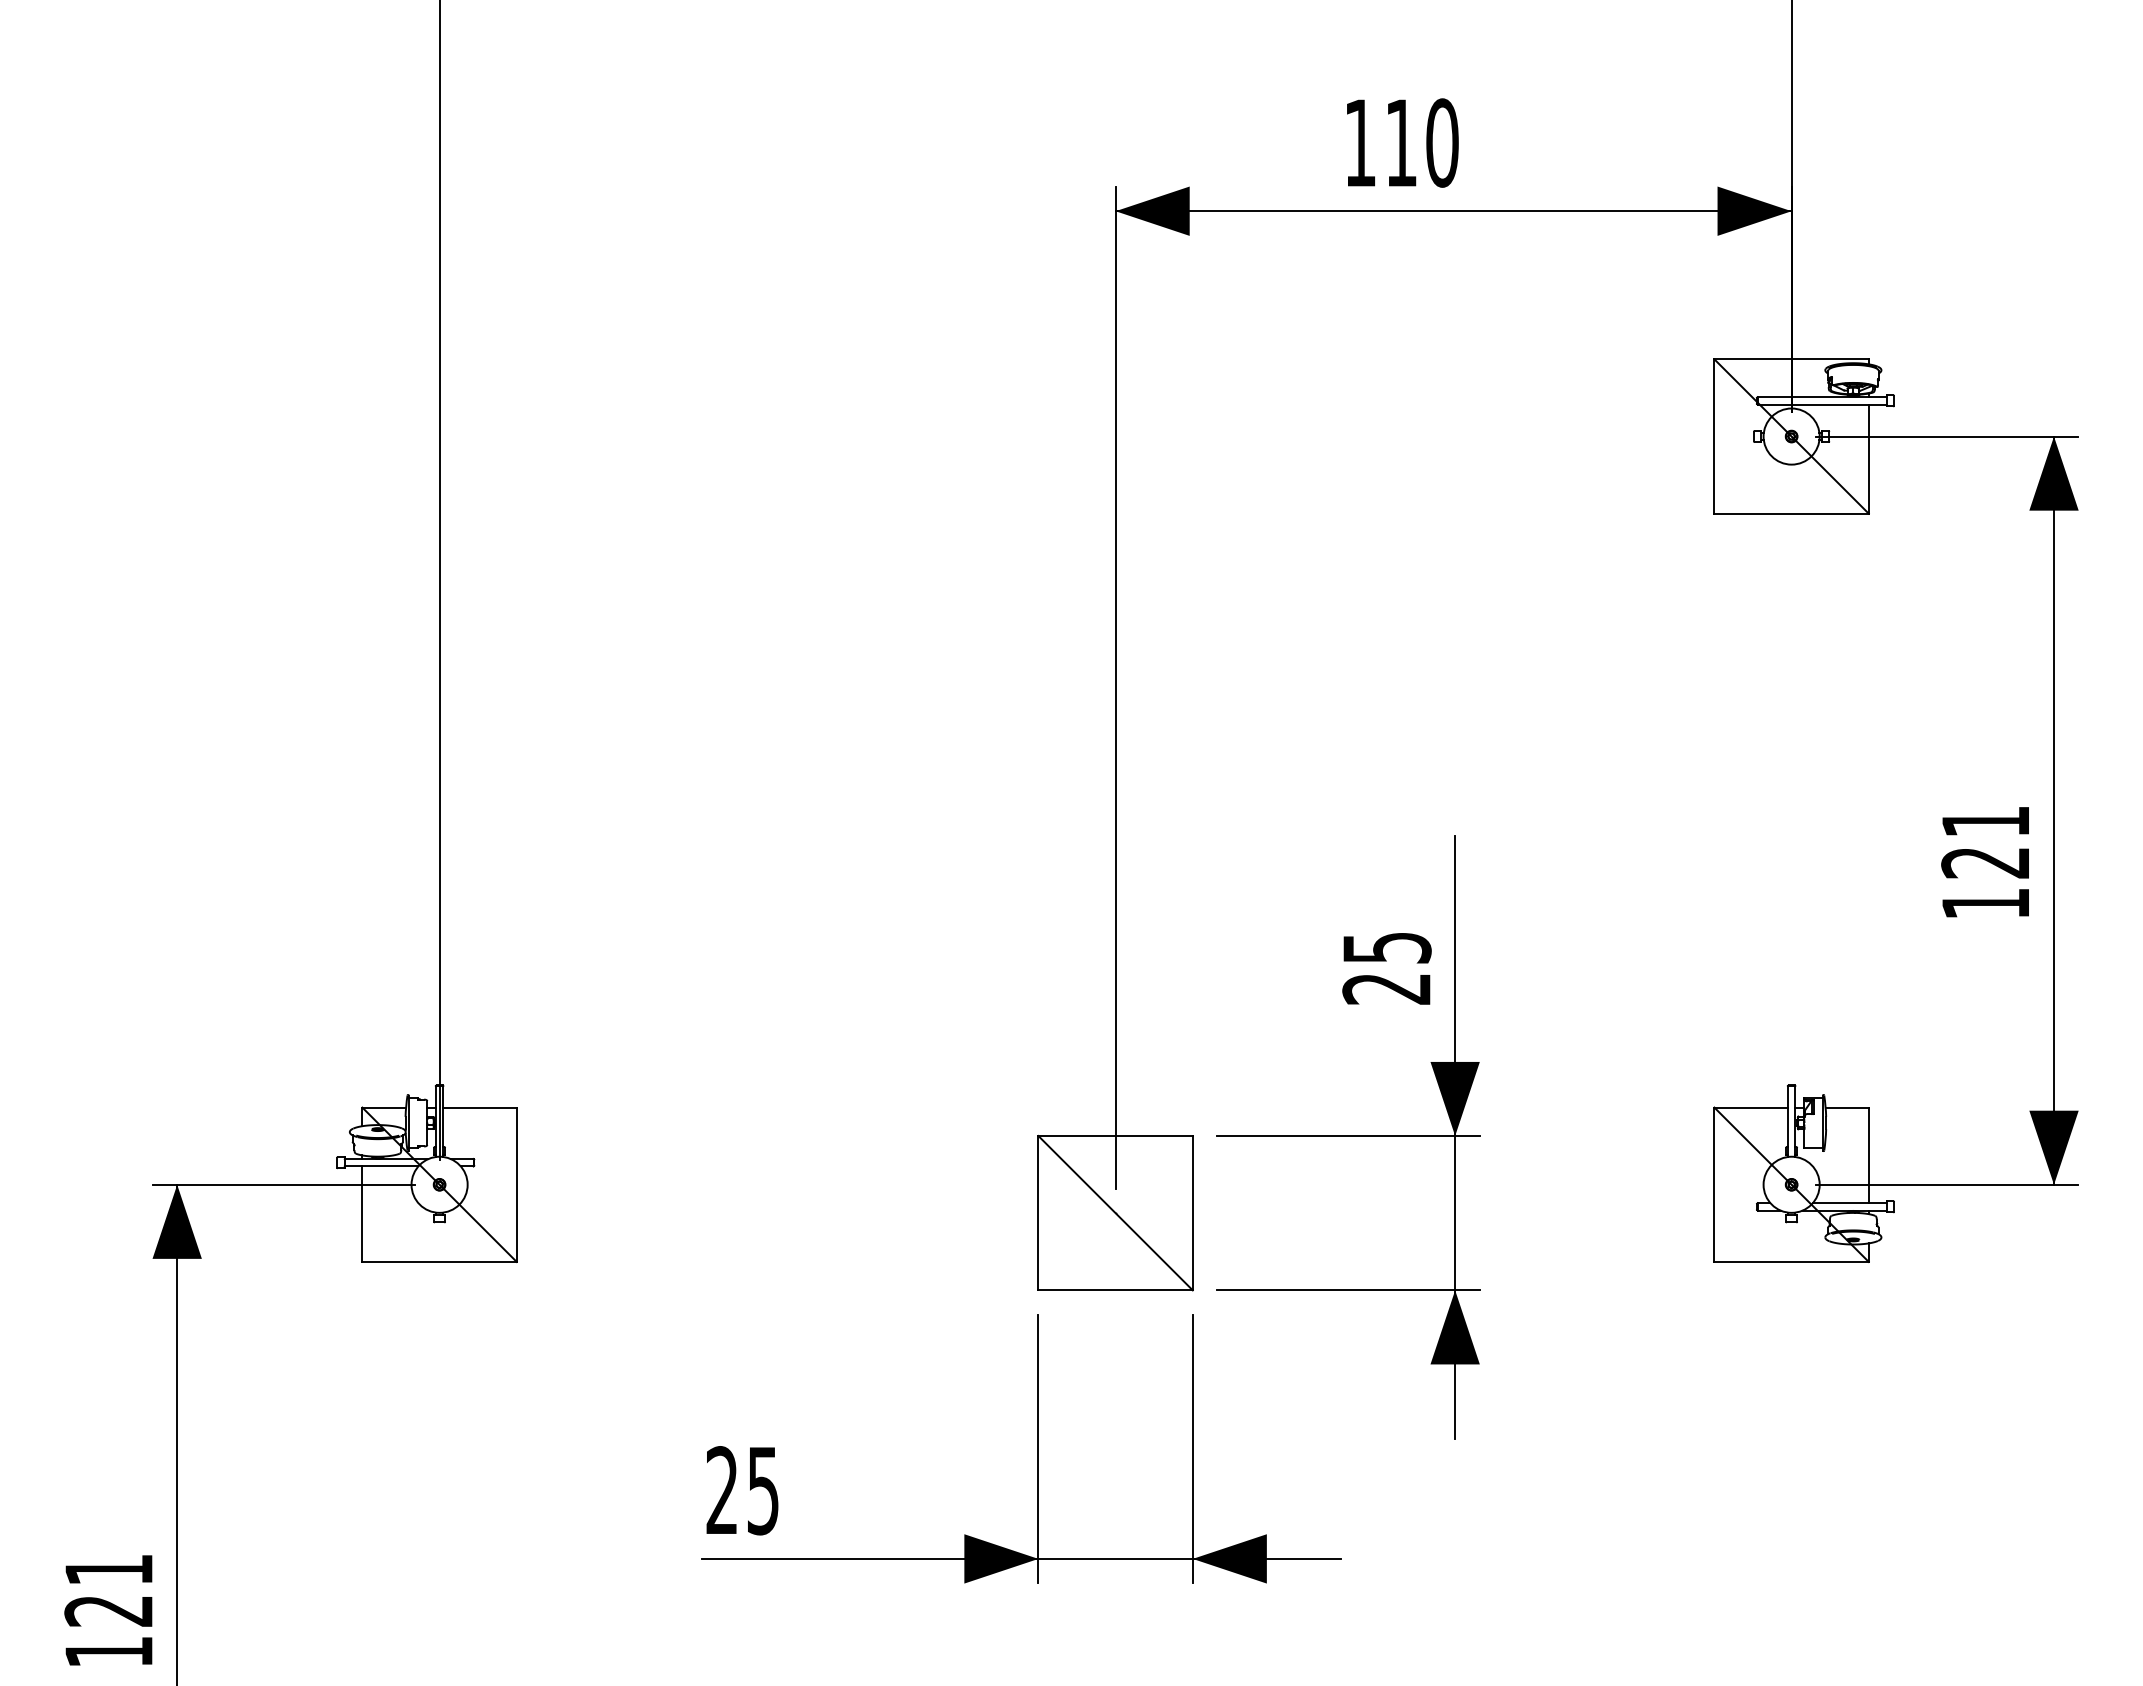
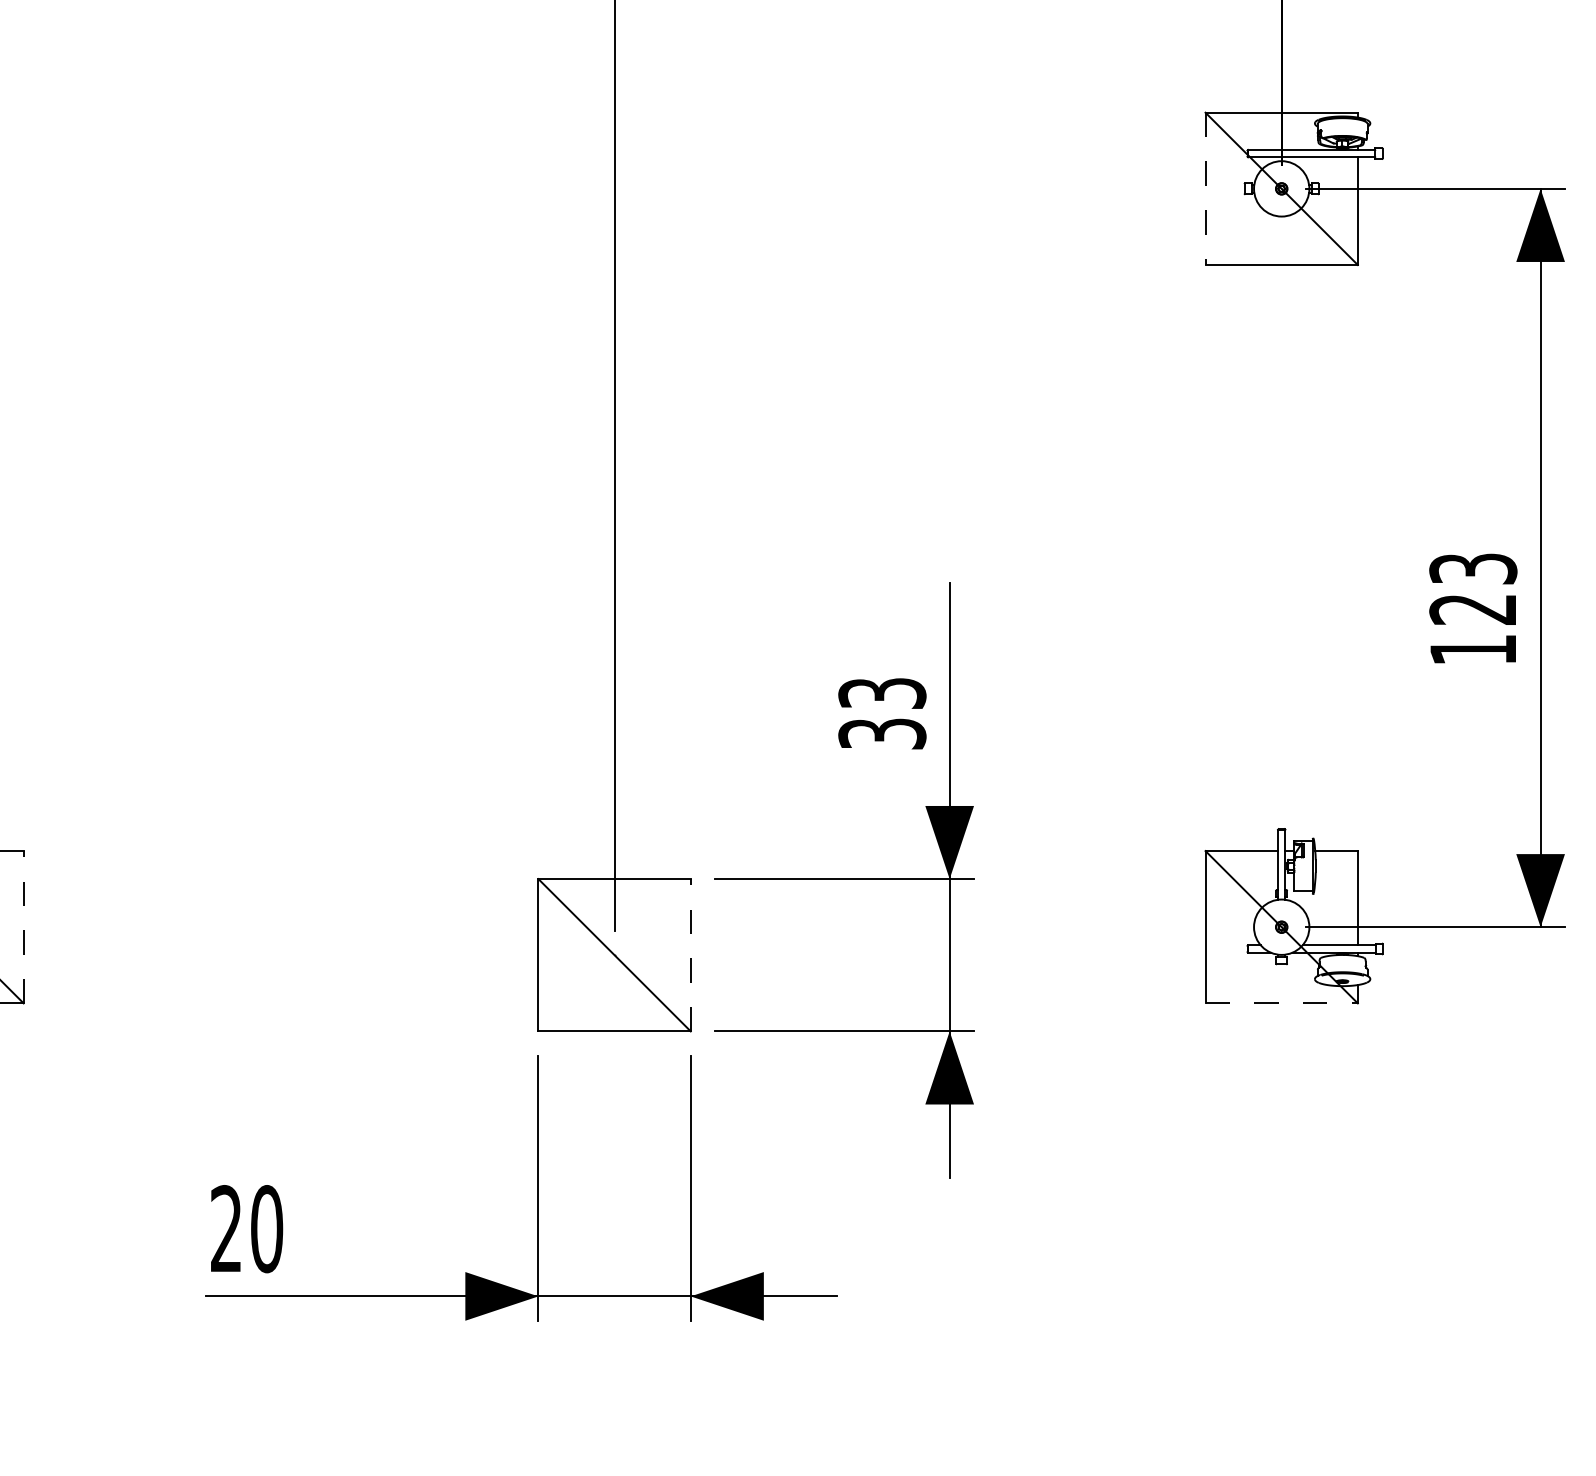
line: (1714, 437) -> (1205, 189), solid -> dashed
text: (1985, 821) -> (1473, 568), 121 -> 123
text: (1386, 968) -> (881, 713), 25 -> 33
line: (516, 1184) -> (23, 926), solid -> dashed
line: (1192, 1212) -> (690, 954), solid -> dashed
line: (1792, 1261) -> (1282, 1002), solid -> dashed
text: (763, 1490) -> (267, 1228), 25 -> 20

